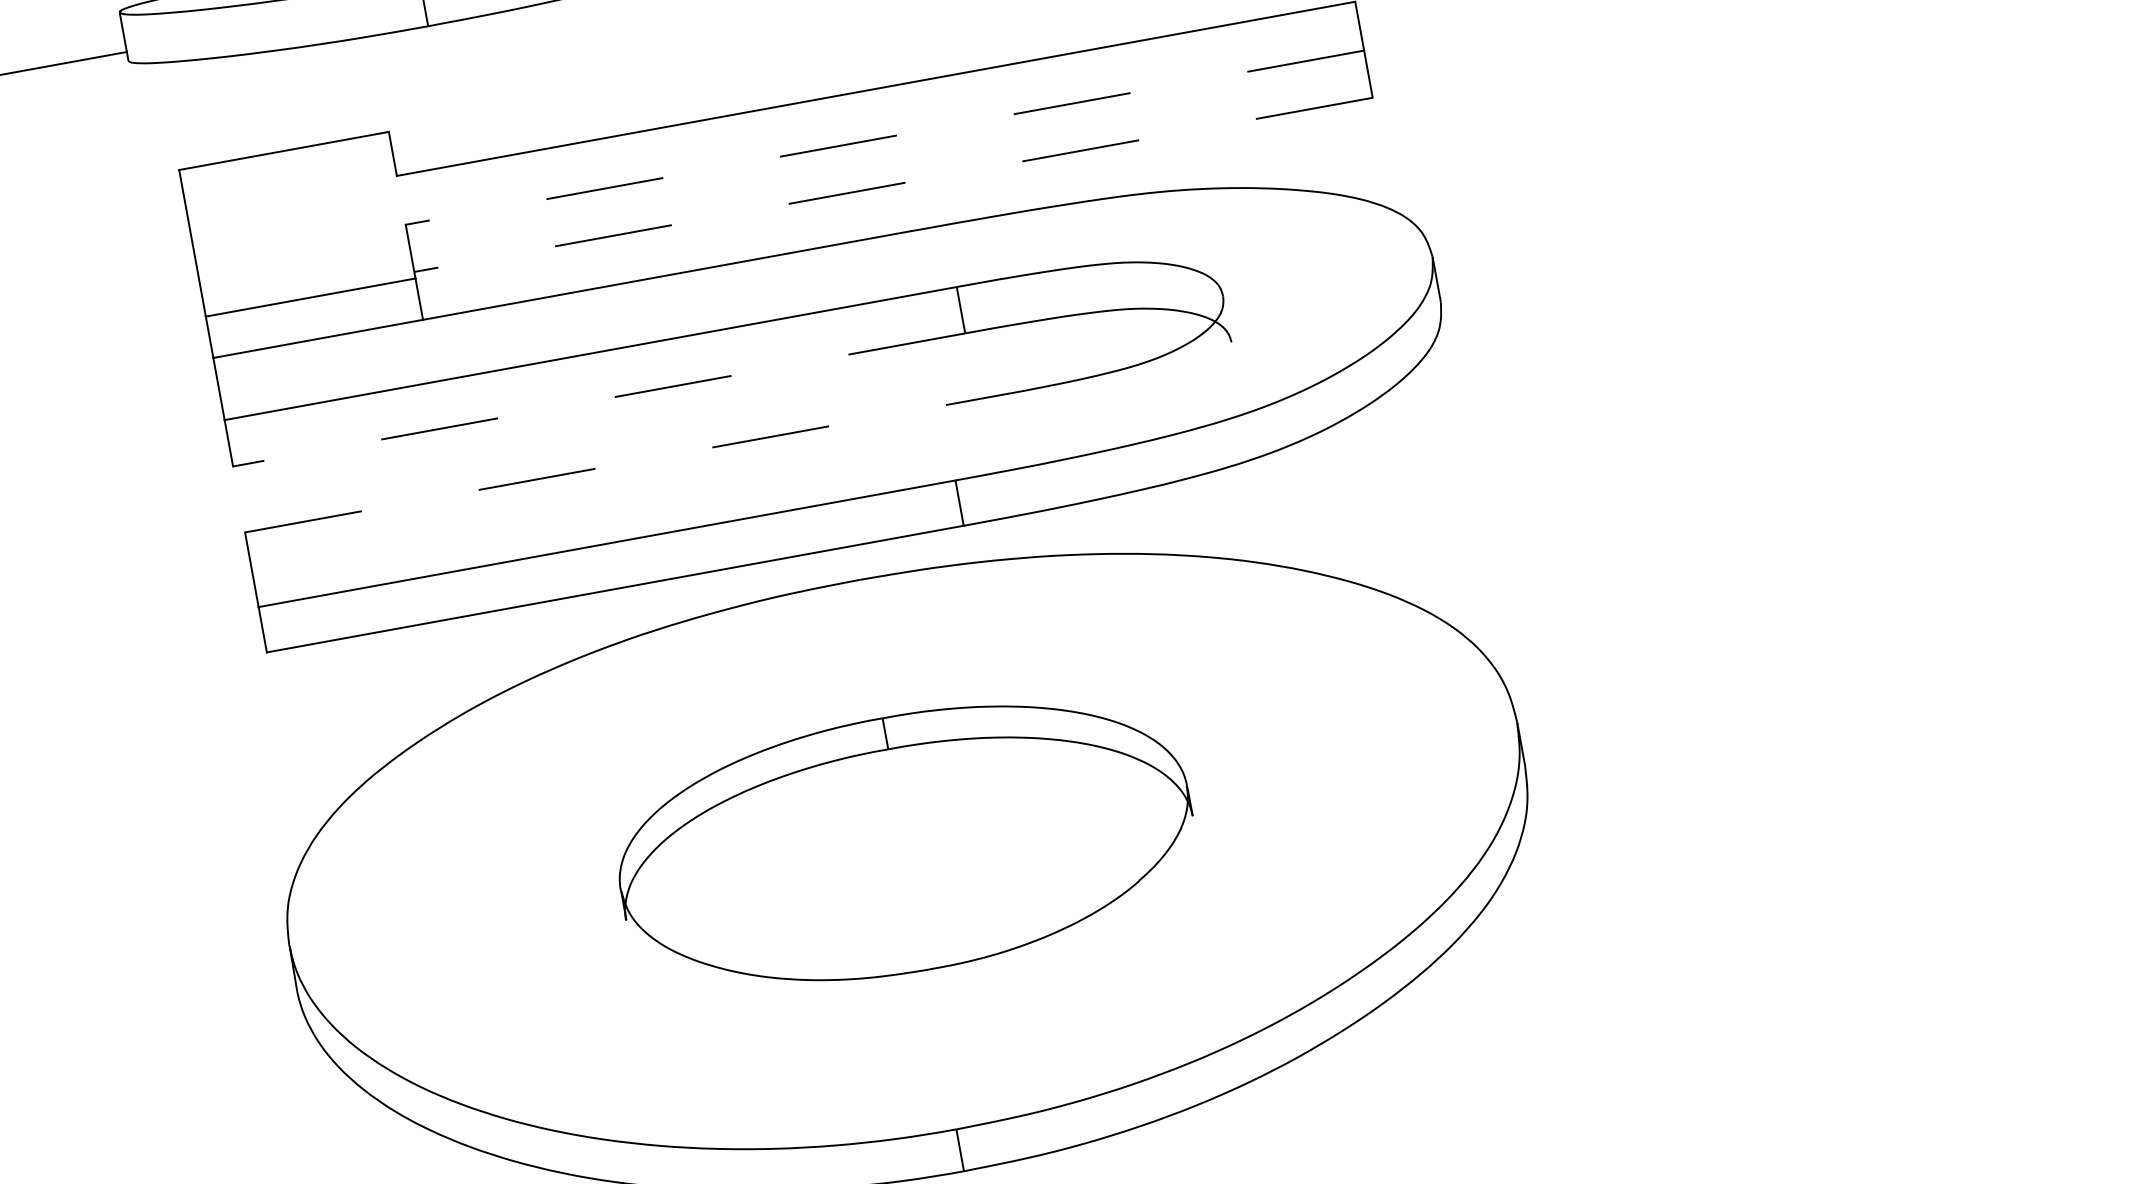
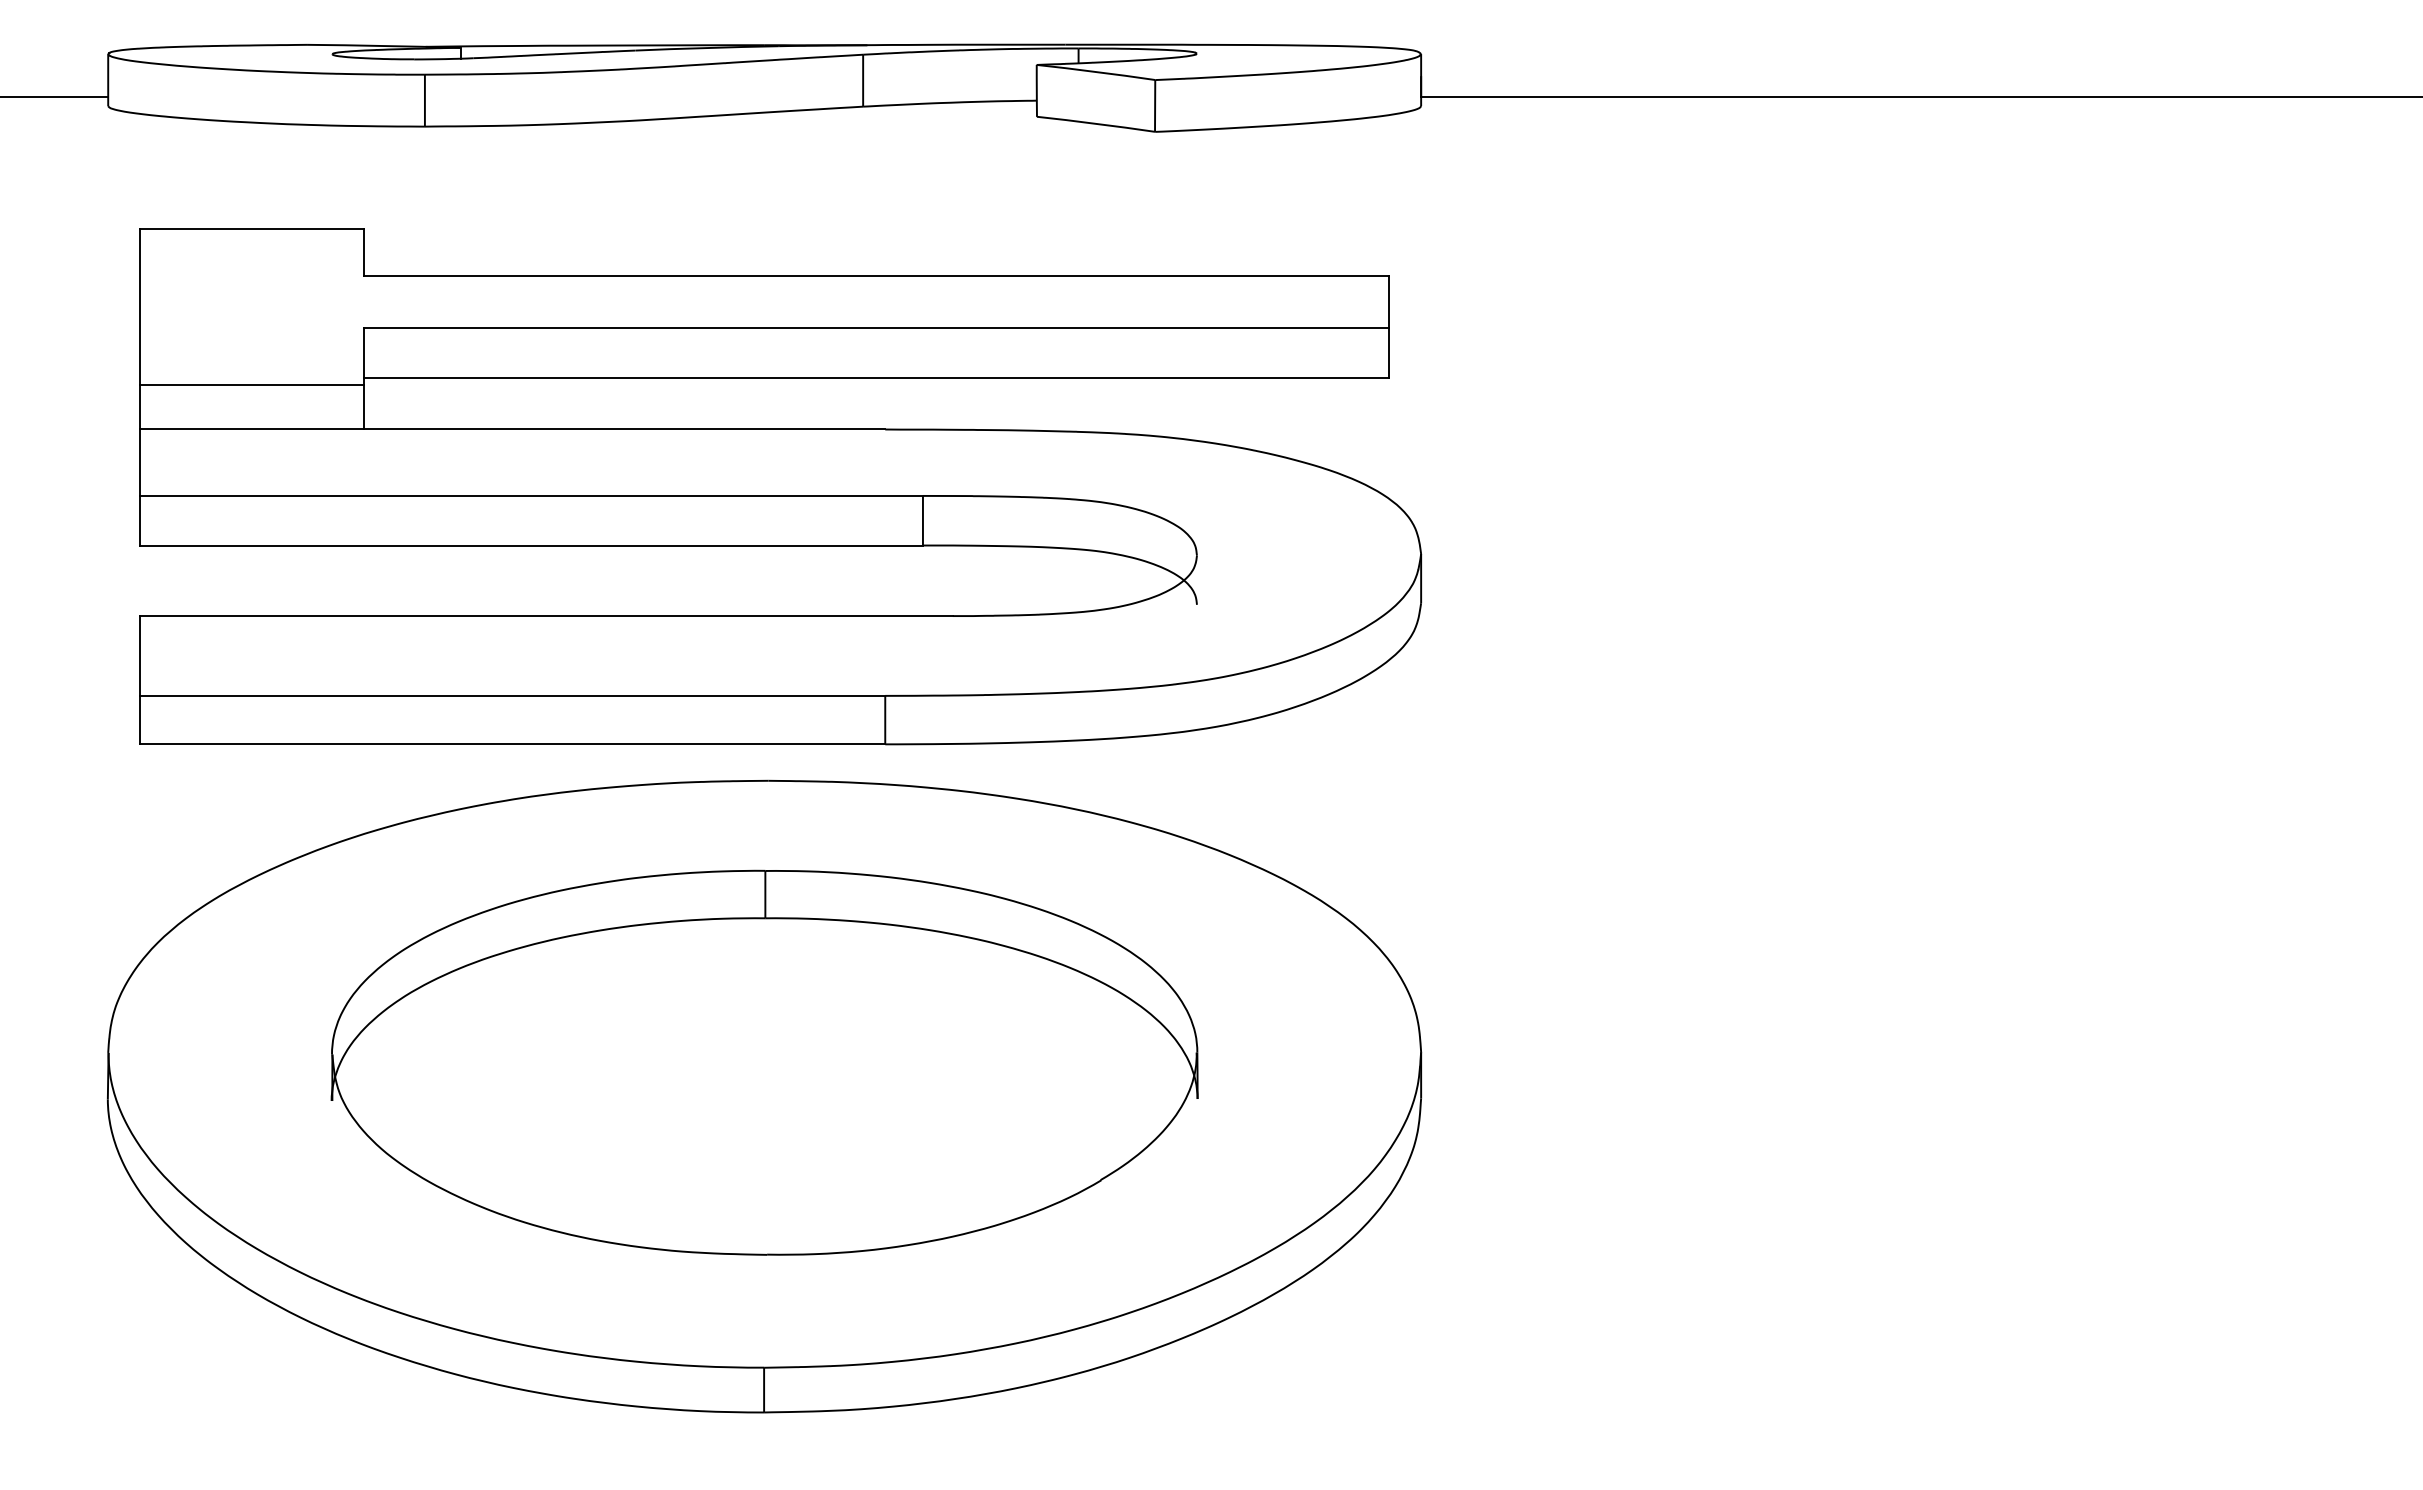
line: (884, 137) -> (876, 327), dashed -> solid
line: (893, 185) -> (876, 378), dashed -> solid
line: (599, 399) -> (531, 545), dashed -> solid
line: (626, 463) -> (547, 616), dashed -> solid
part: (904, 843) -> (764, 1062), size x1.43

